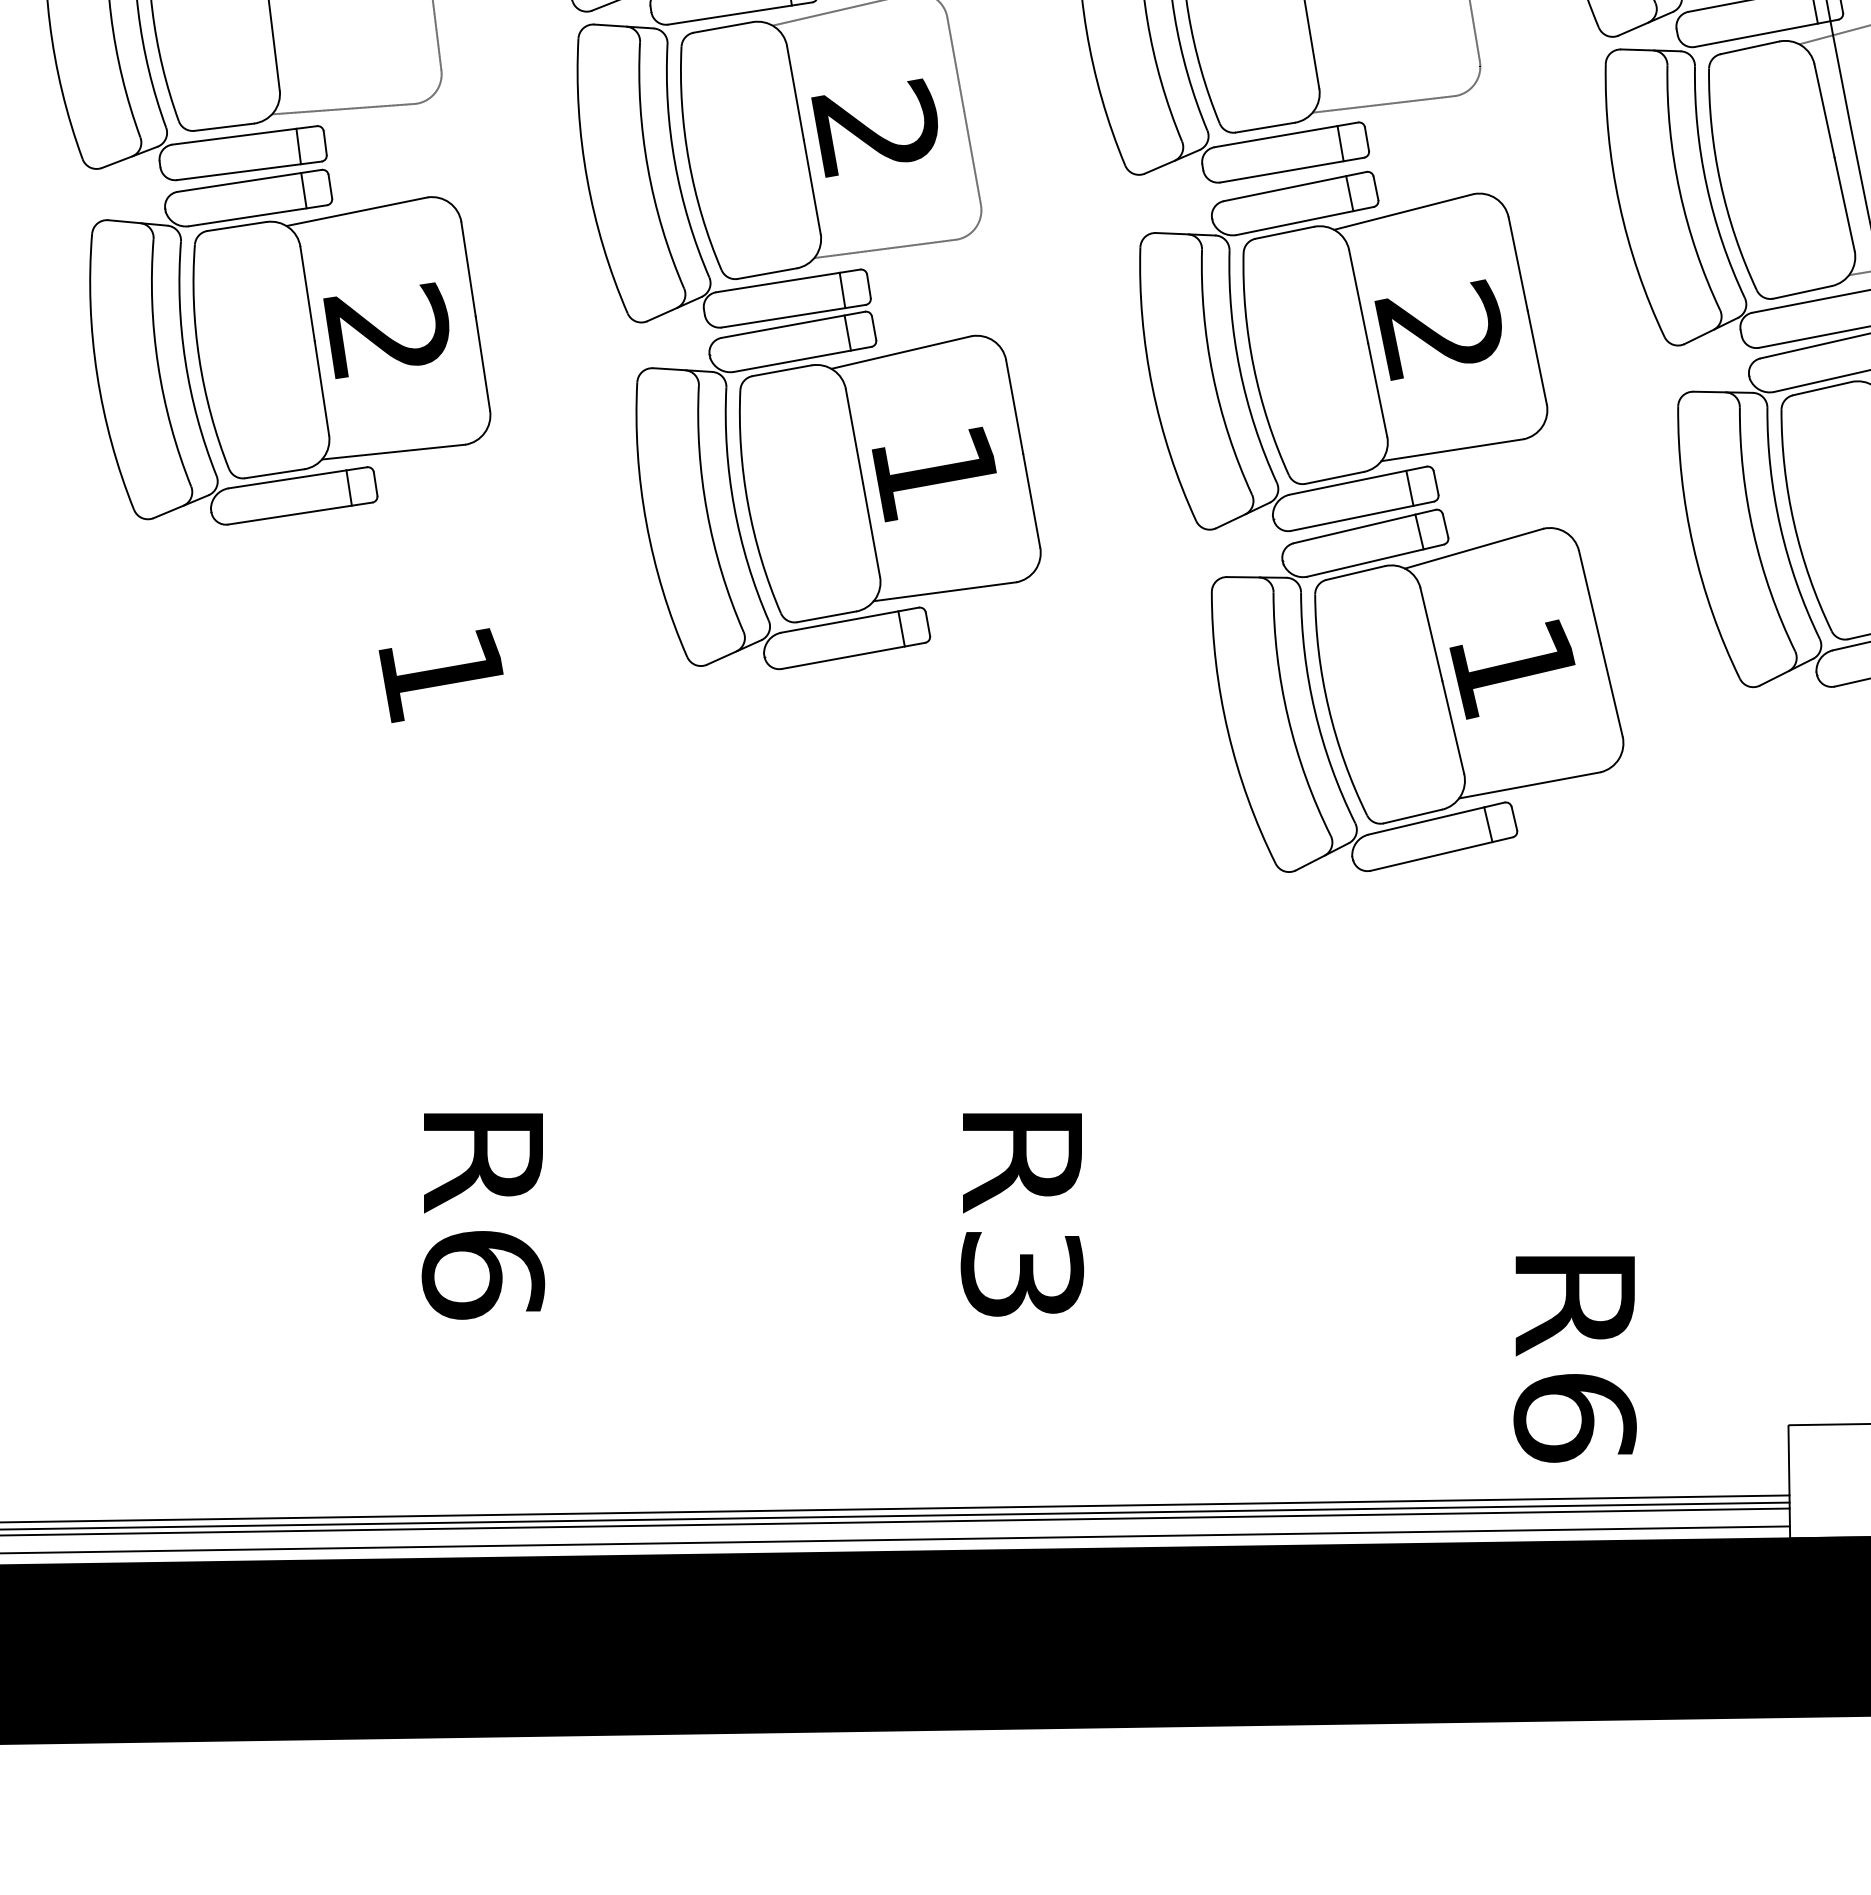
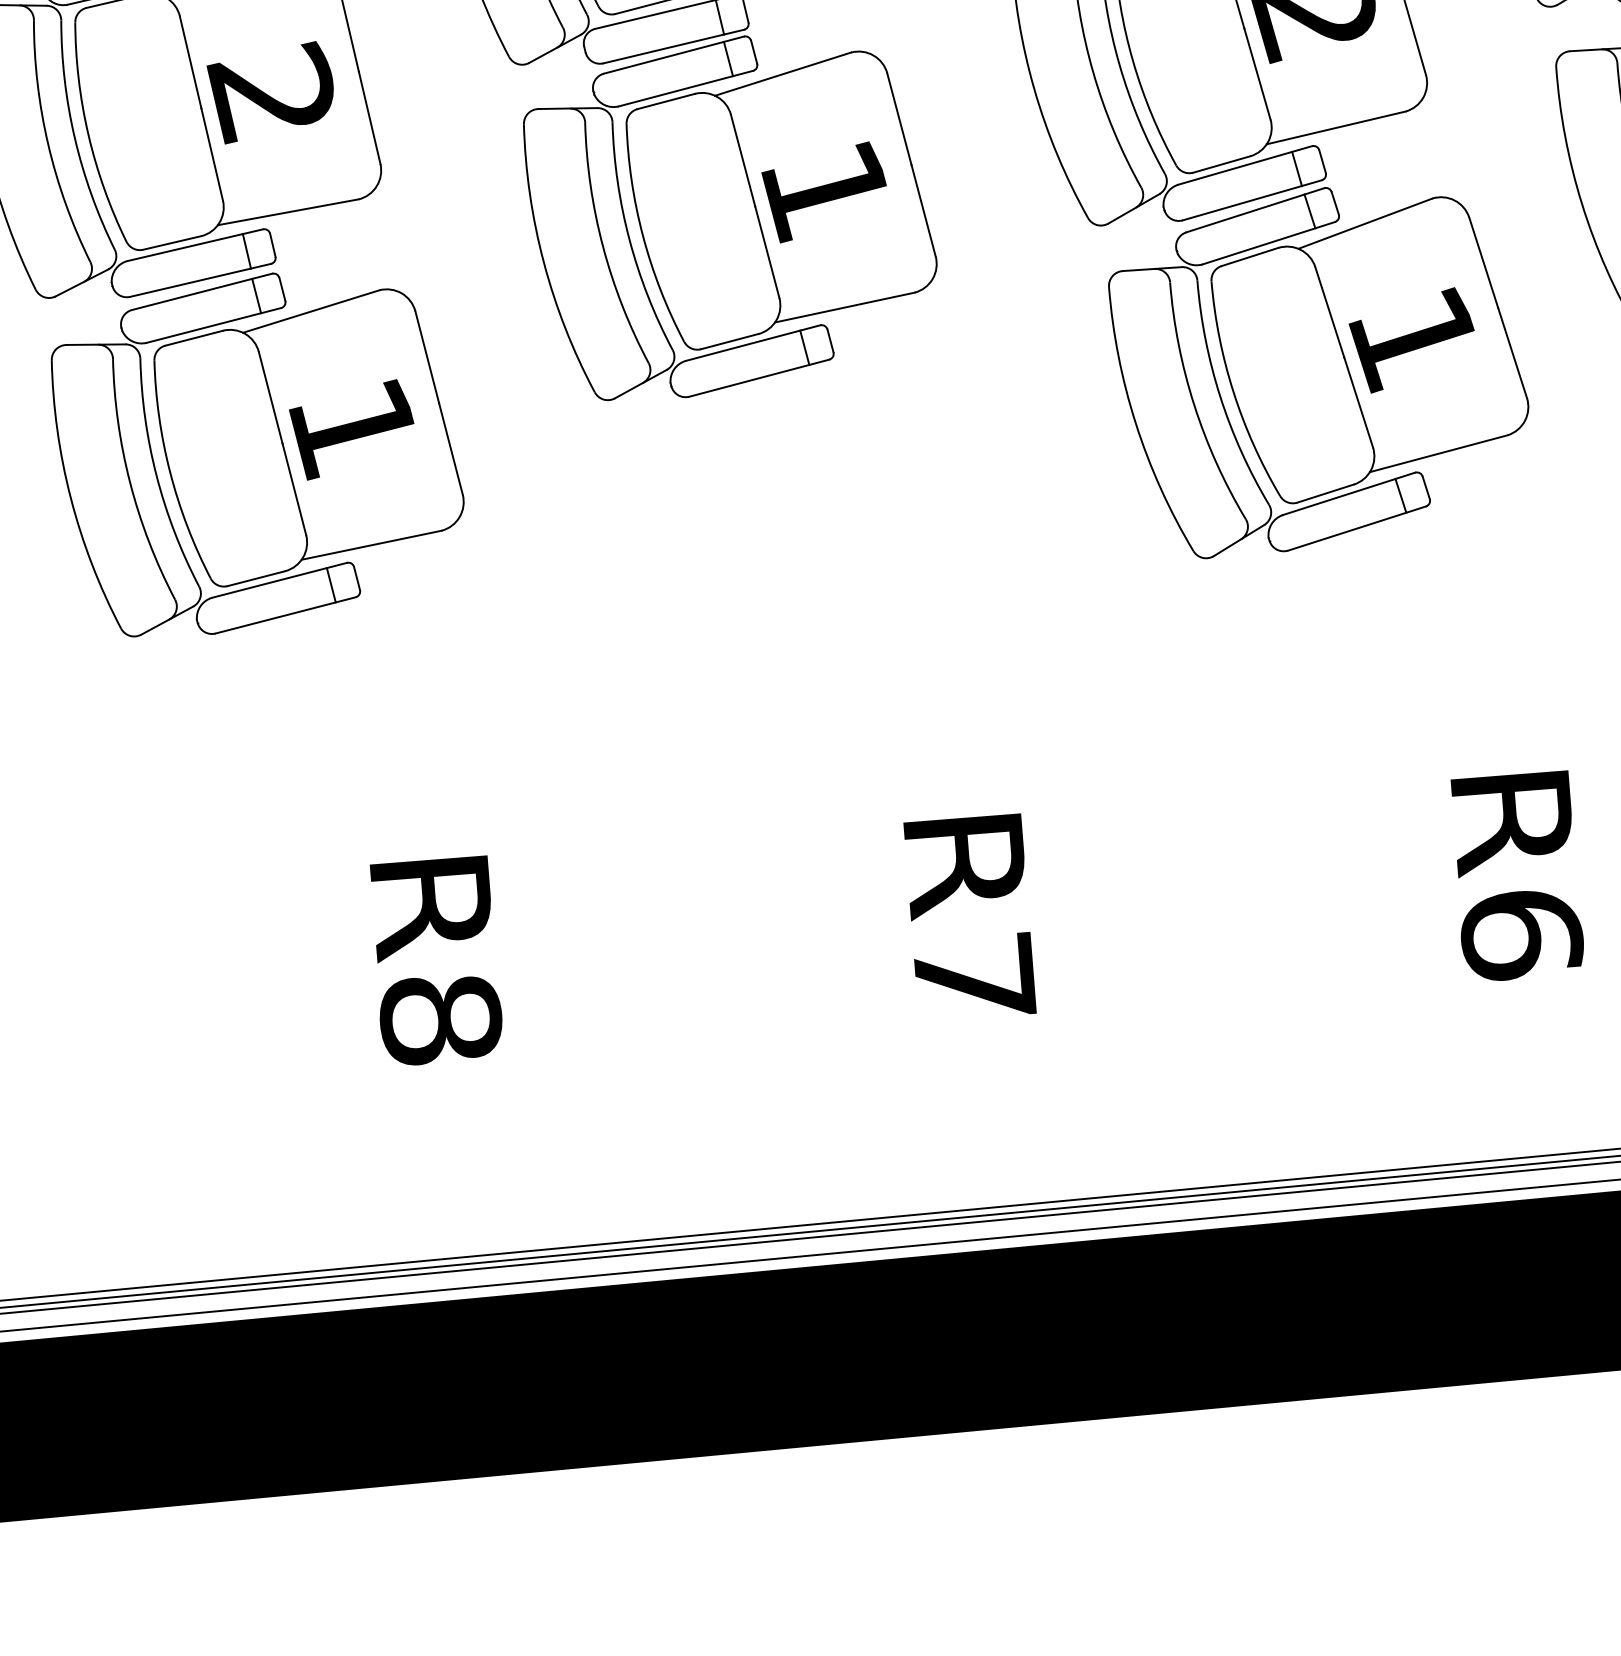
part: (344, 690) -> (258, 452), added
text: (483, 1274) -> (441, 1019), R6 -> R8
text: (1022, 1274) -> (974, 977), R3 -> R7
text: (1574, 1359) -> (1516, 876), moved

